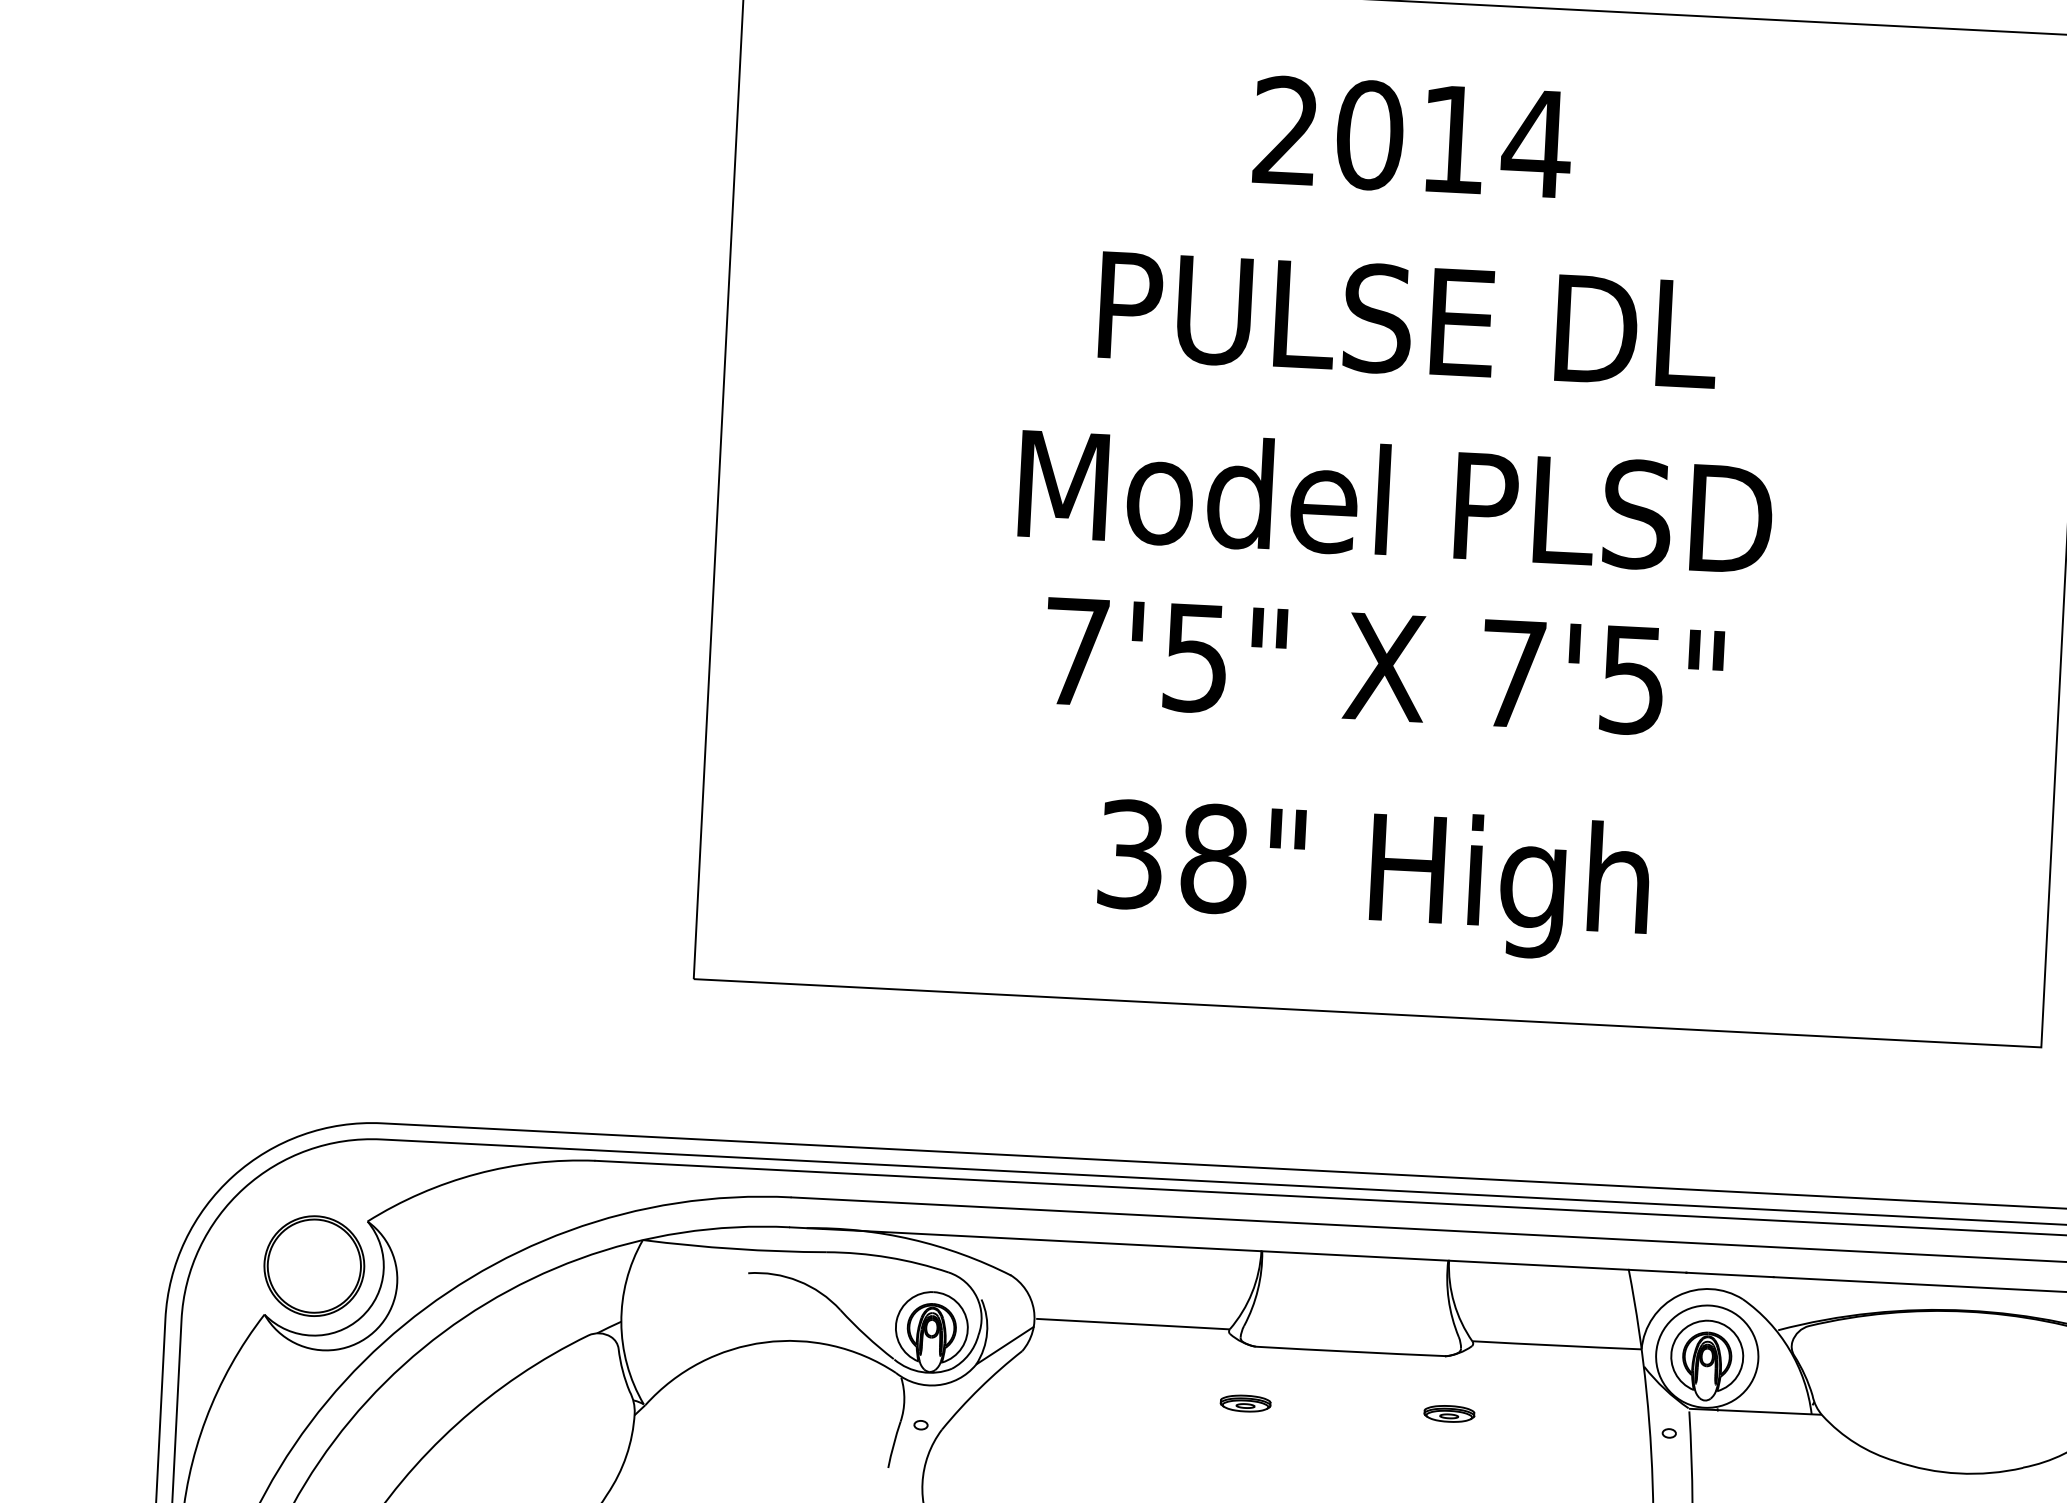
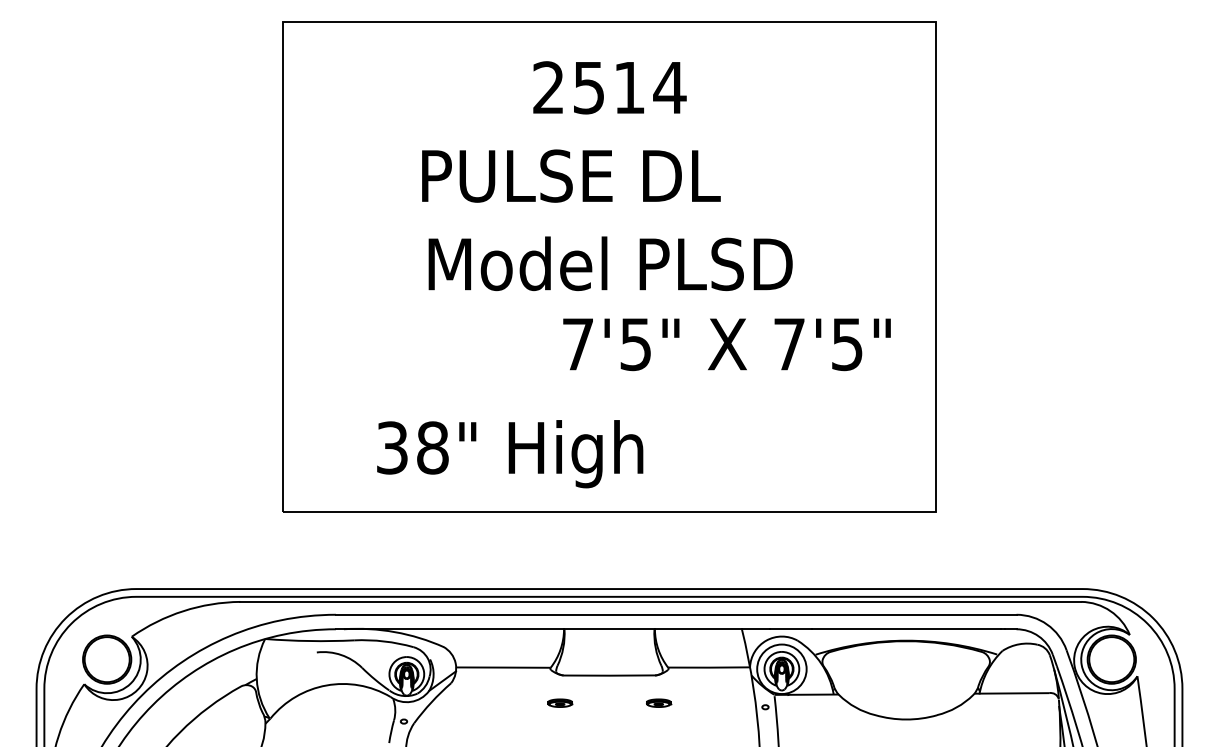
text: (1370, 134) -> (589, 87), 2014 -> 2514
text: (1408, 318) -> (571, 175), moved
text: (1382, 667) -> (726, 344), moved
text: (1374, 880) -> (510, 454), moved

